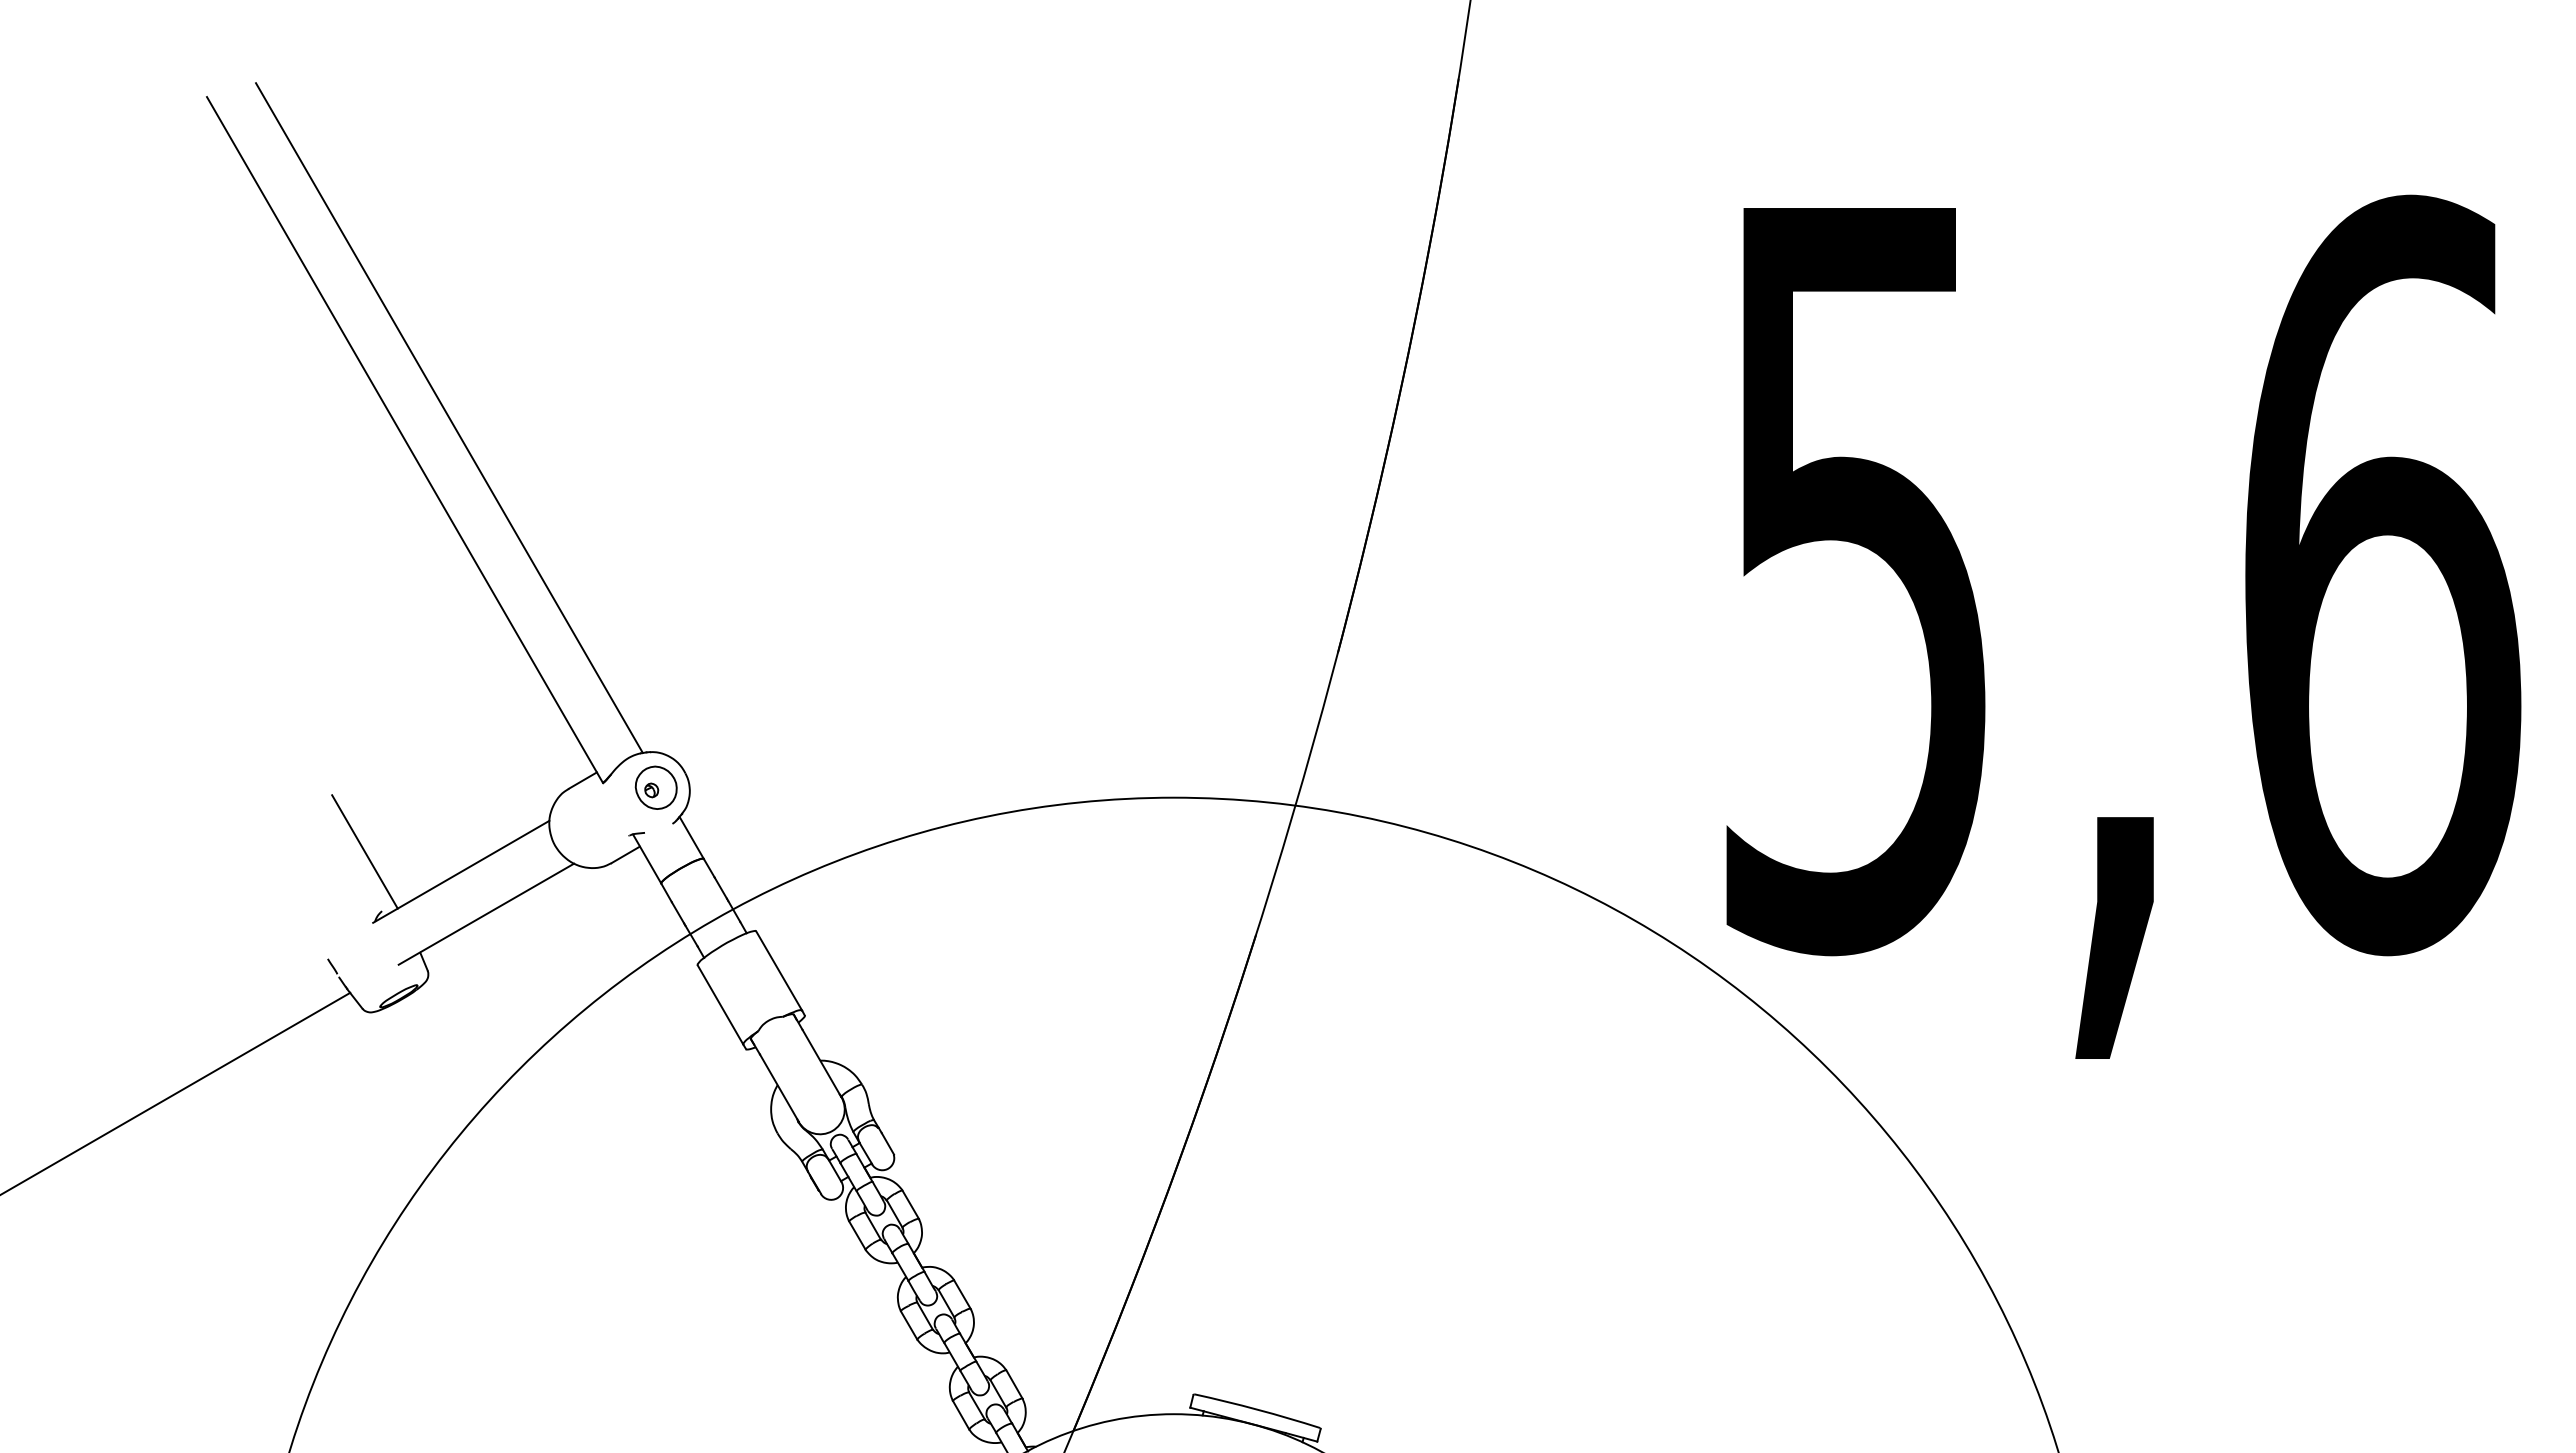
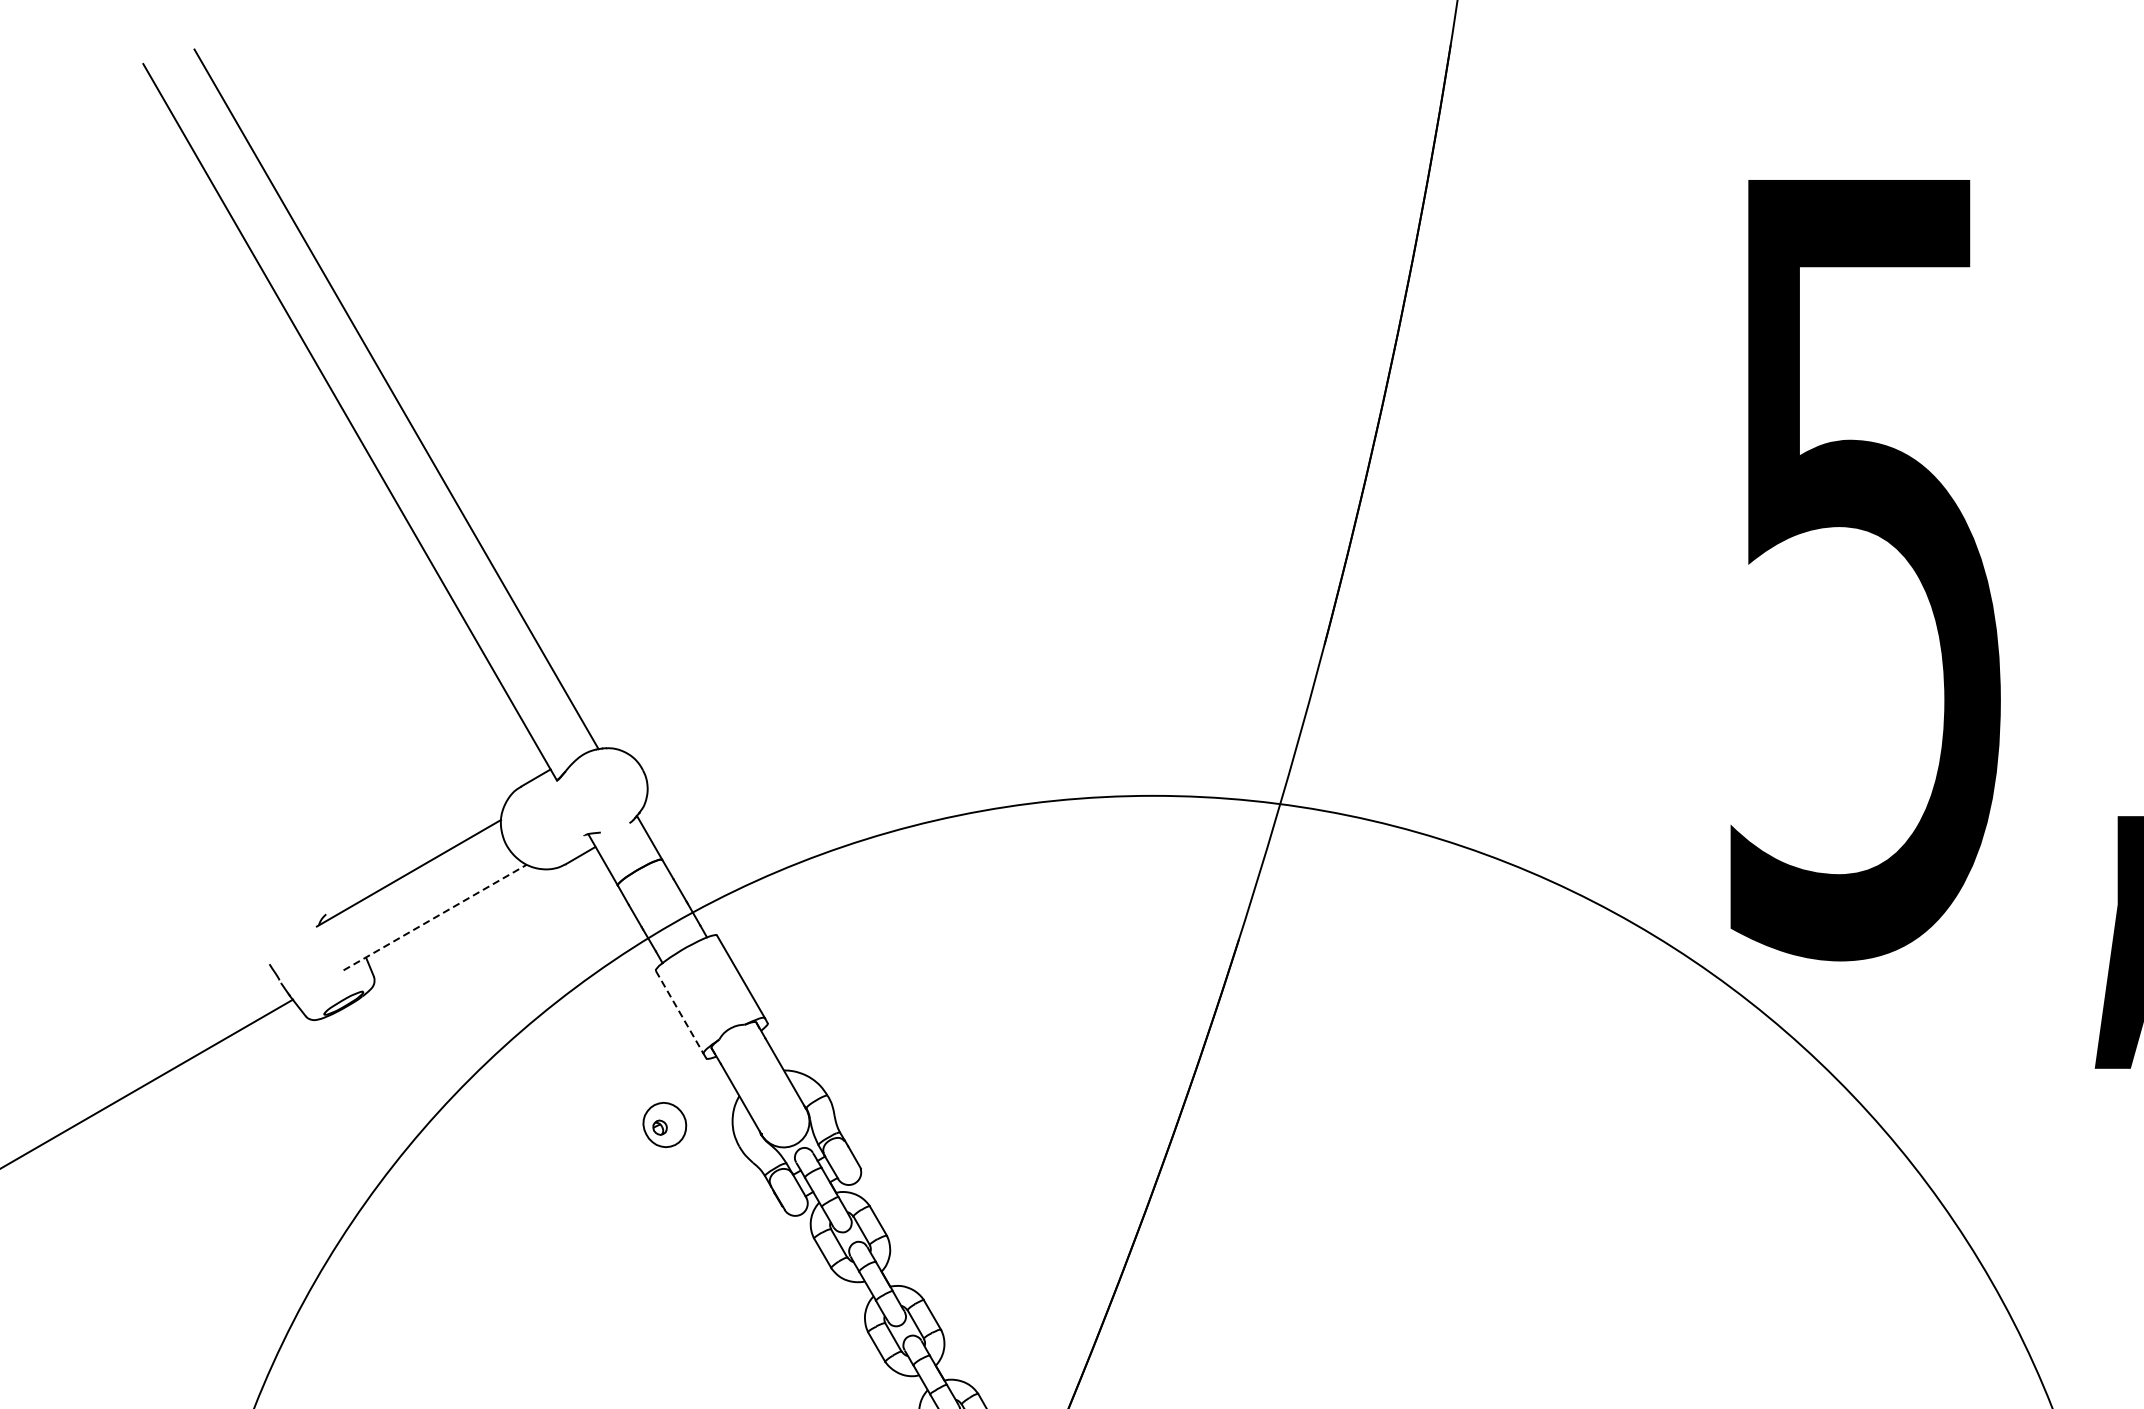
part: (655, 787) -> (664, 1124), moved
line: (364, 851) -> (307, 852), removed
line: (486, 913) -> (435, 916), solid -> dashed
line: (720, 1005) -> (679, 1012), solid -> dashed

